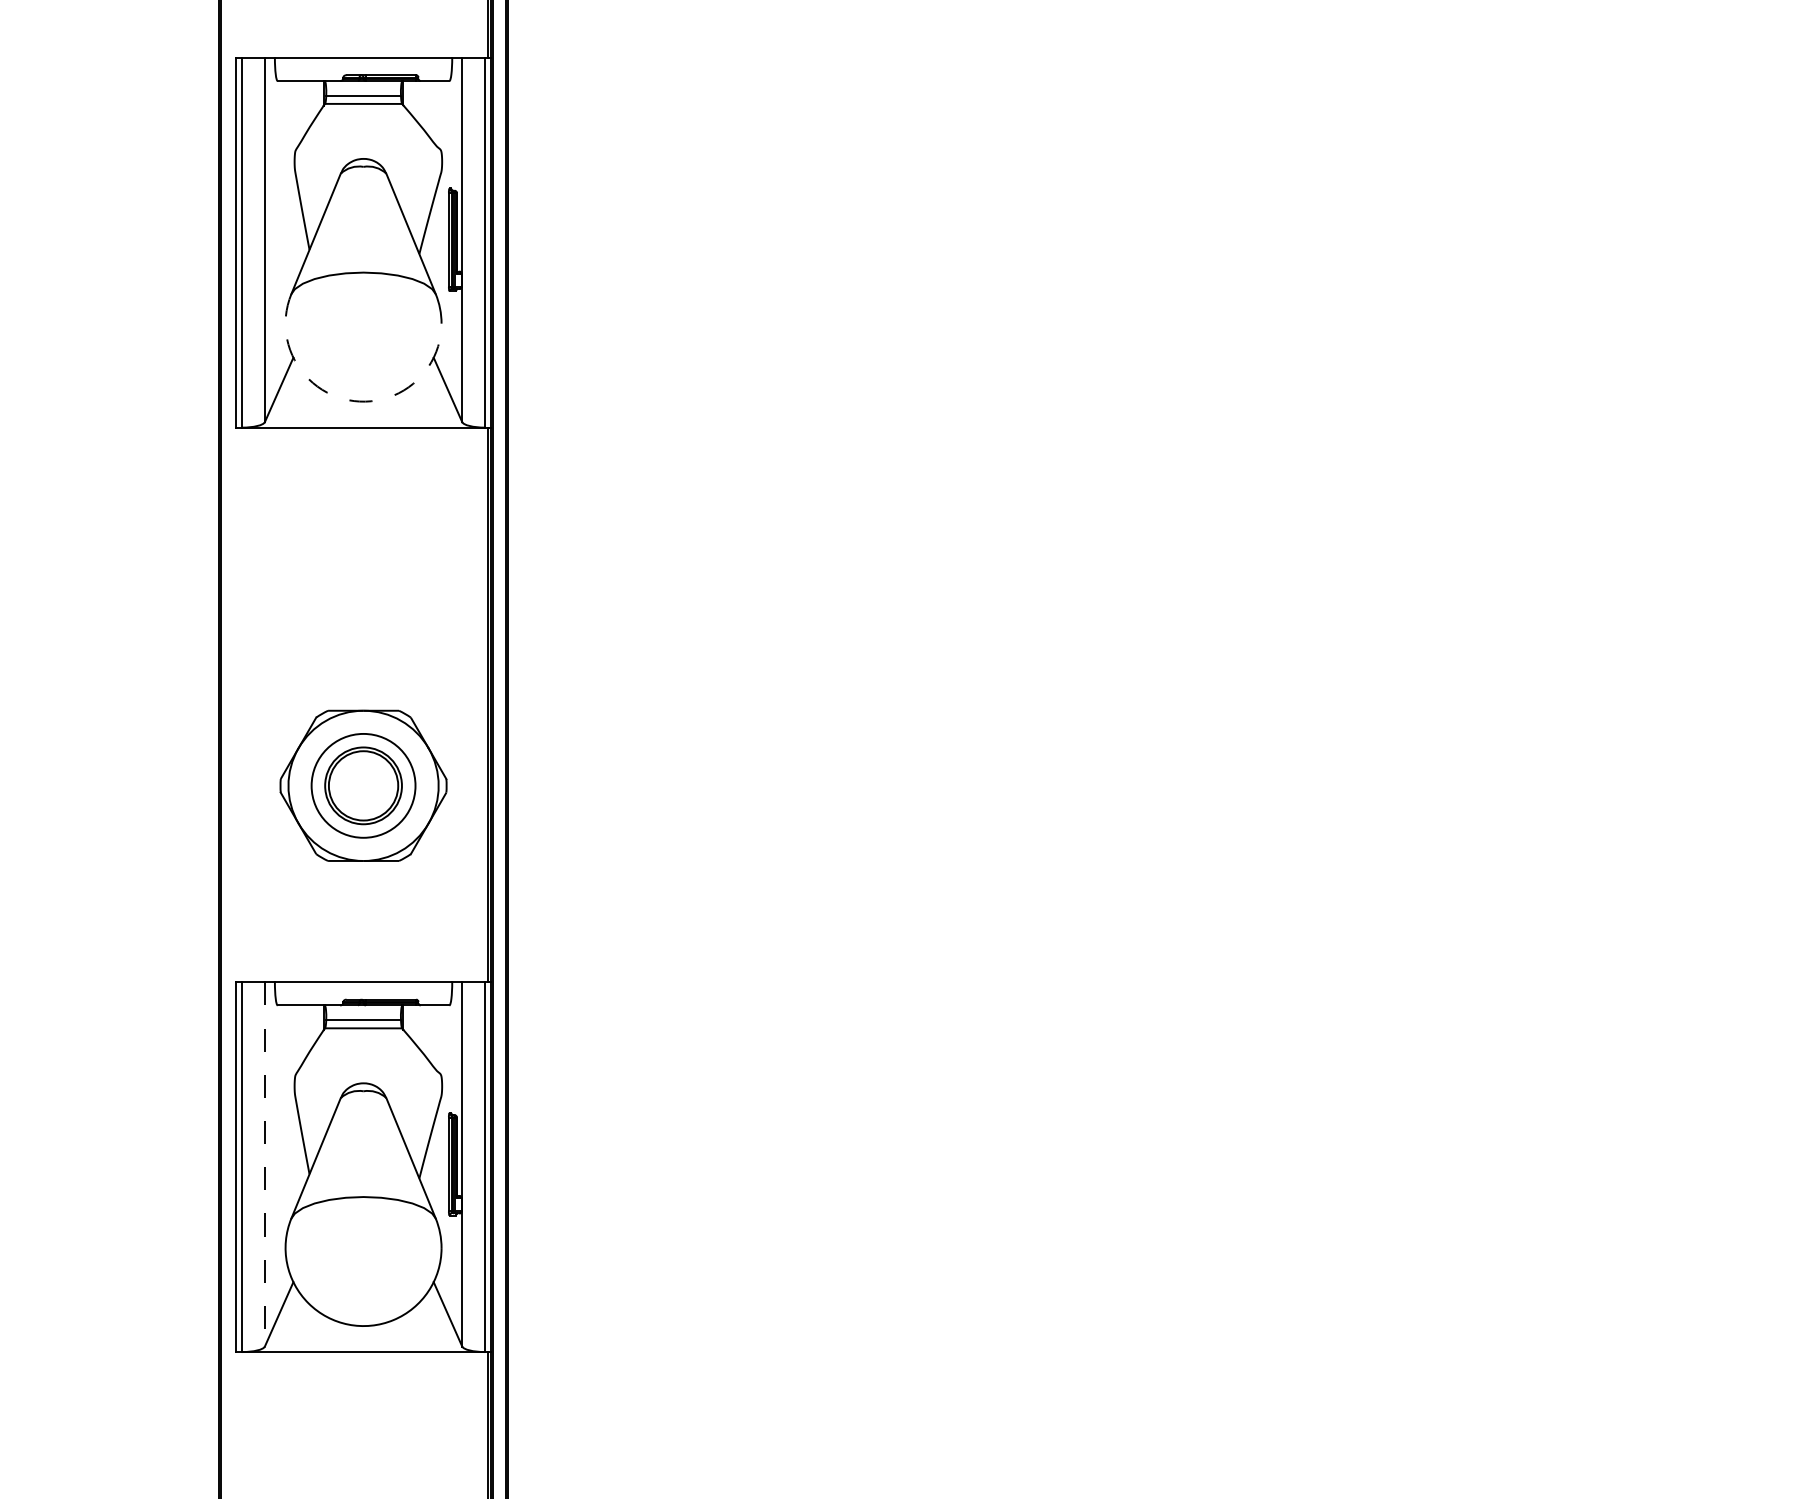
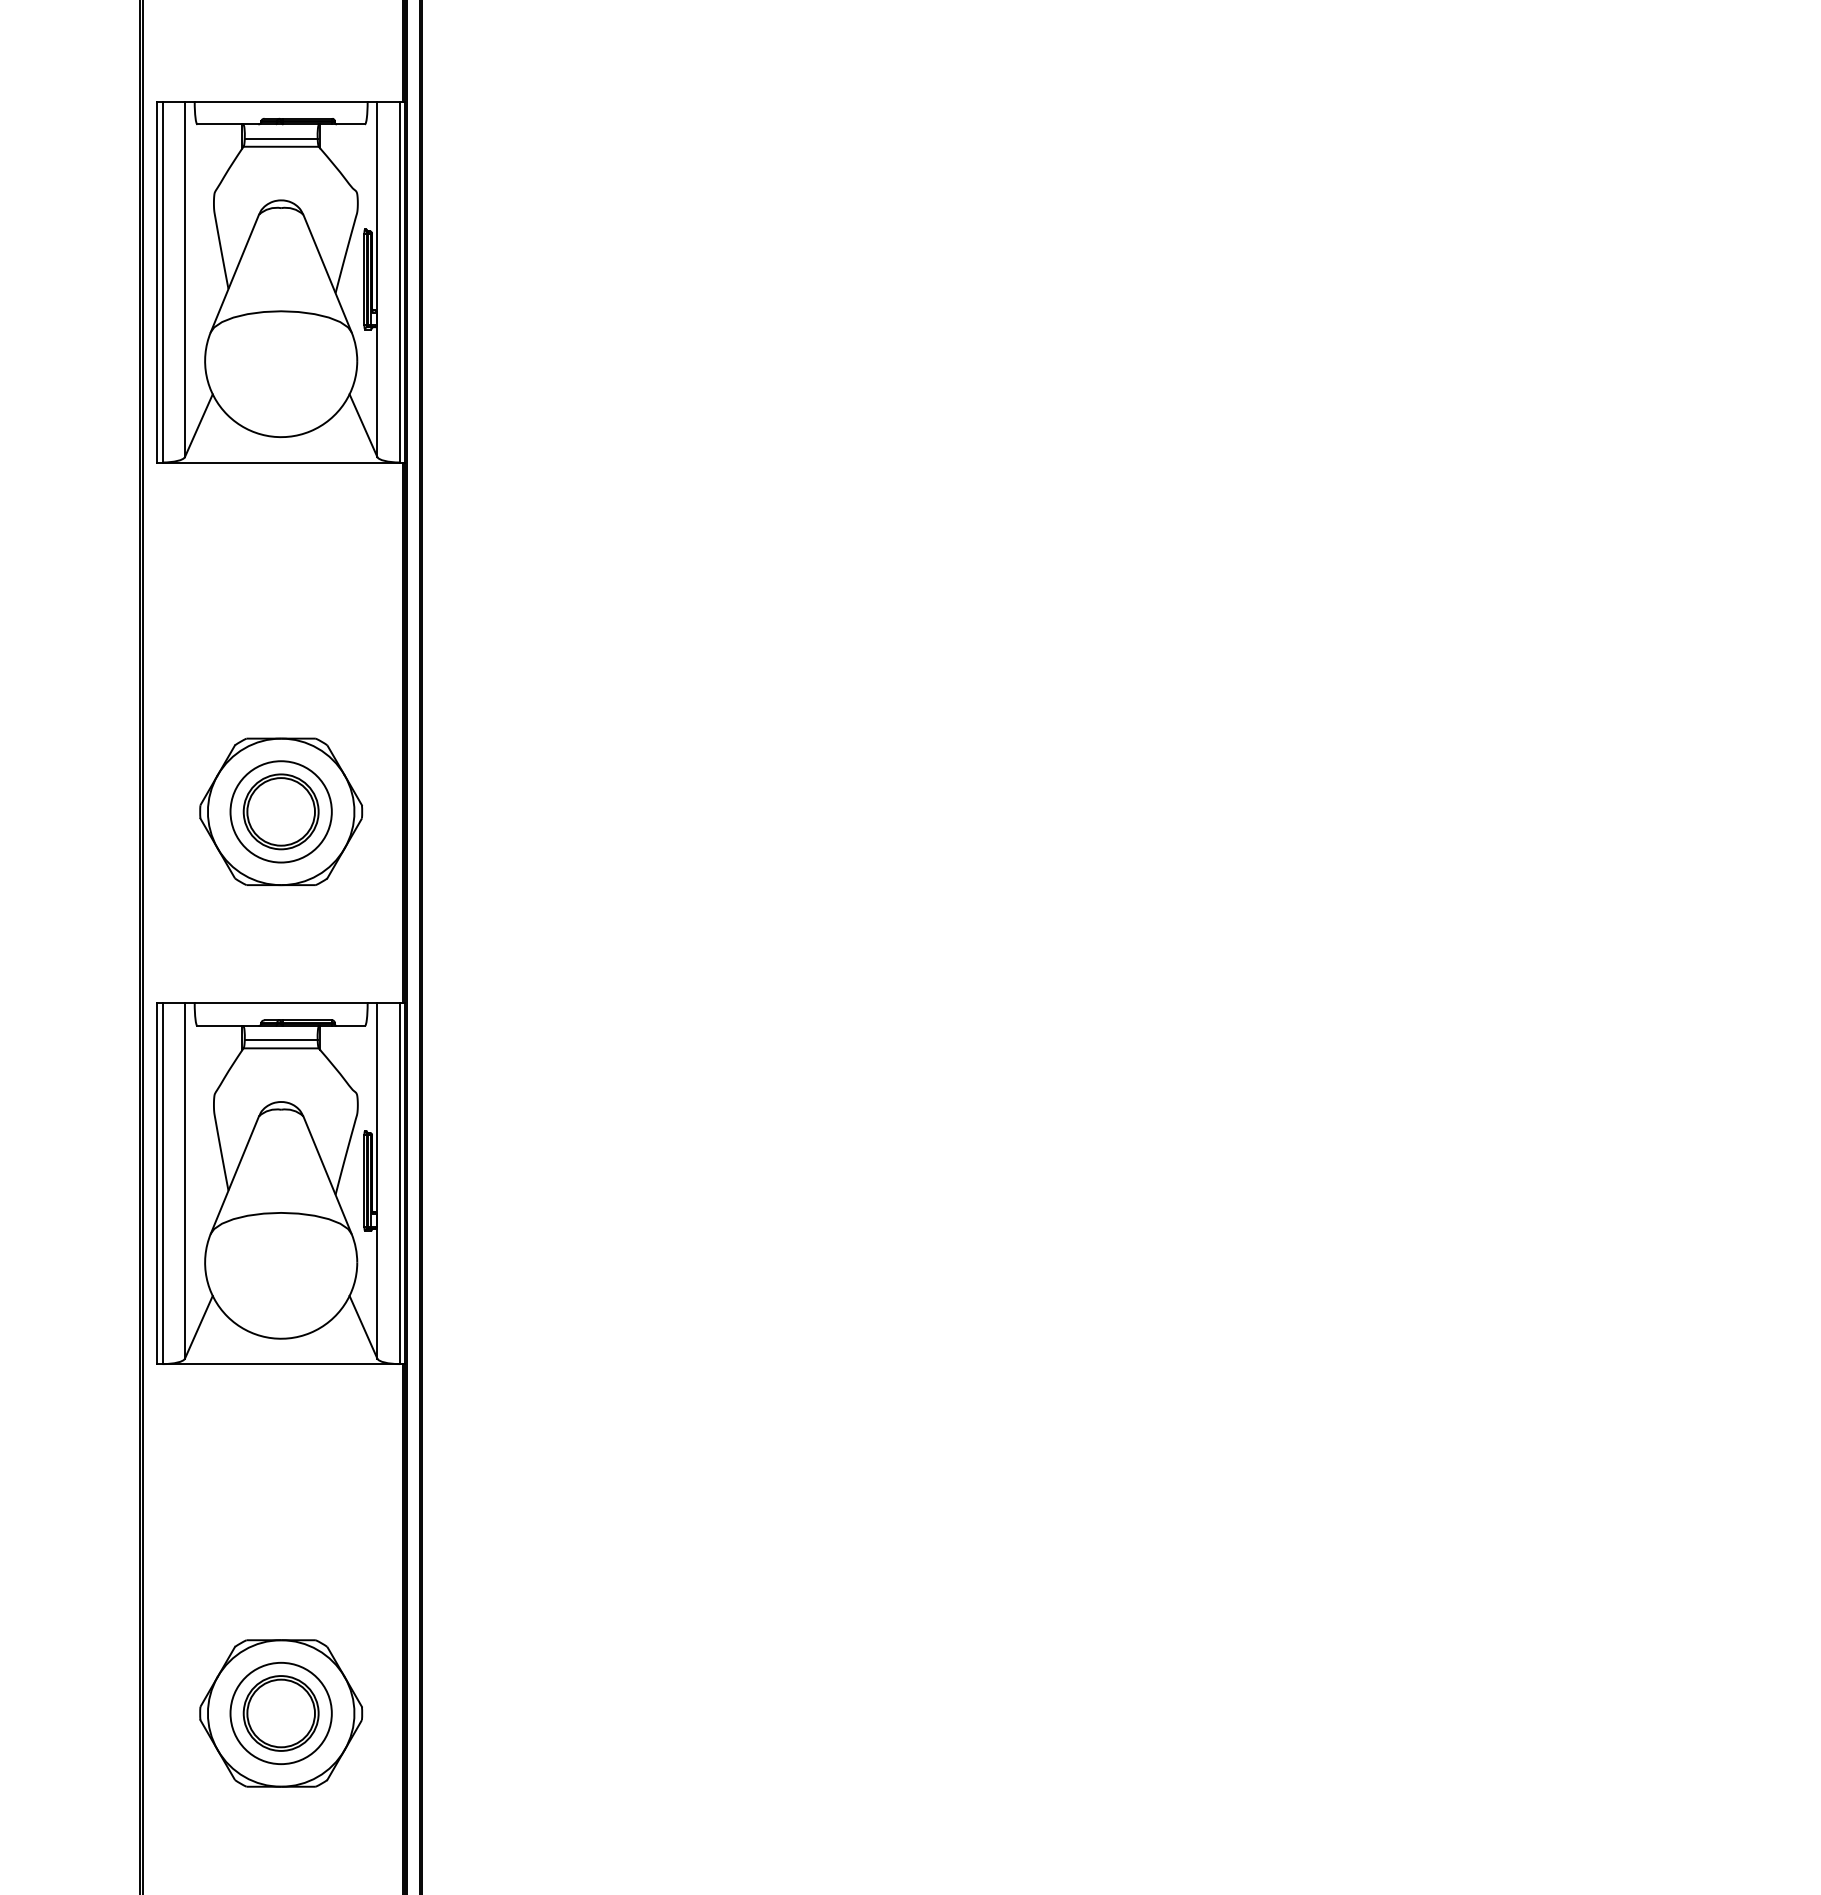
arc: (348, 399) -> (266, 435), dashed -> solid
line: (264, 1164) -> (184, 1181), dashed -> solid

